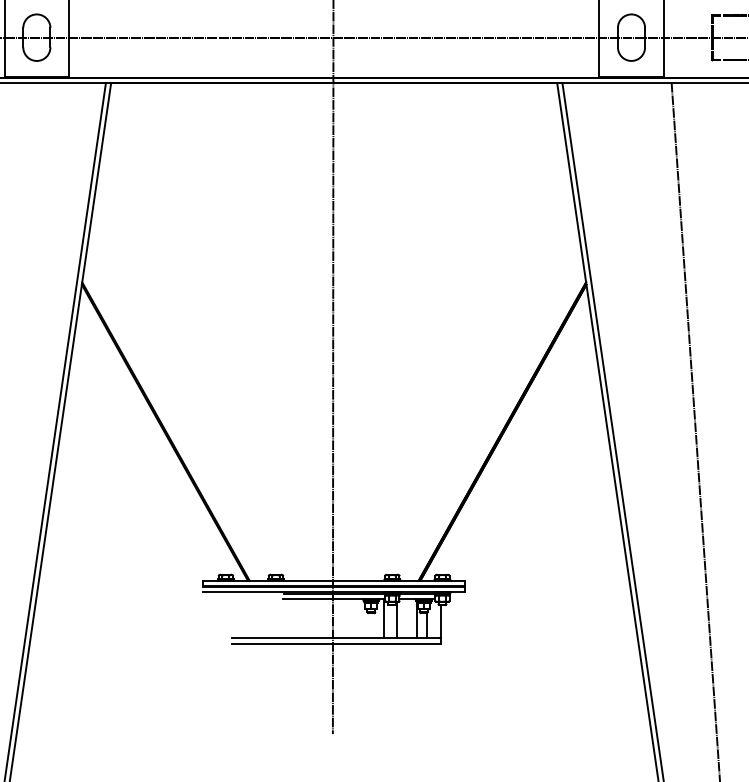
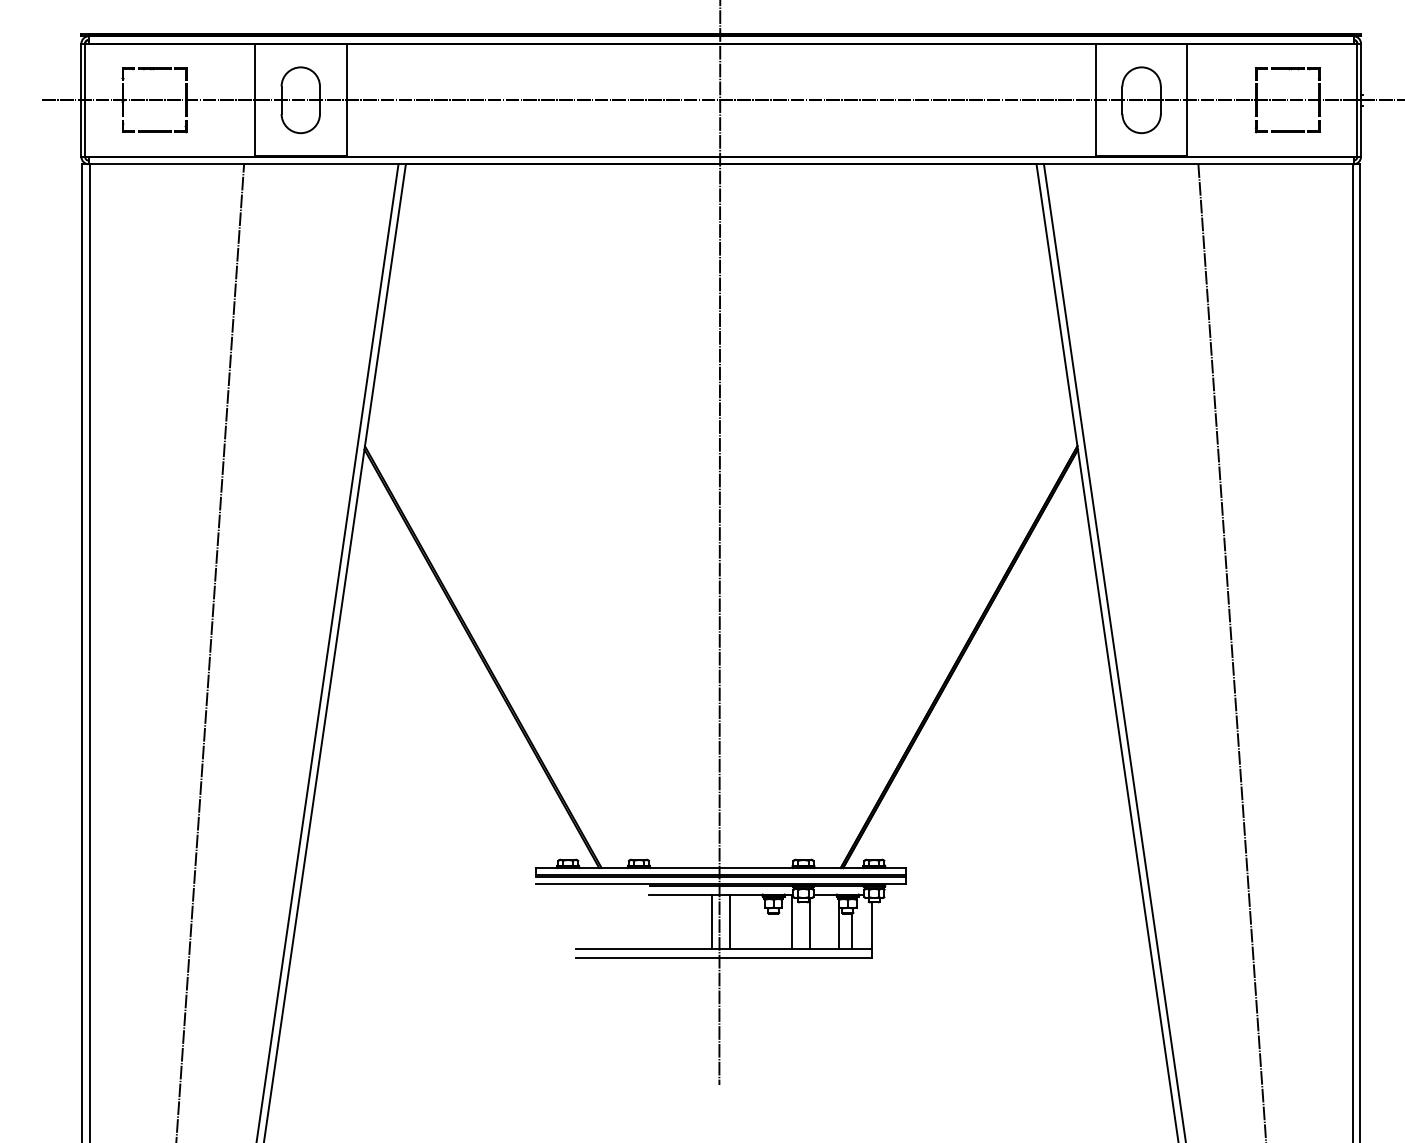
line: (328, 618) -> (712, 921), added
line: (340, 618) -> (730, 921), added

